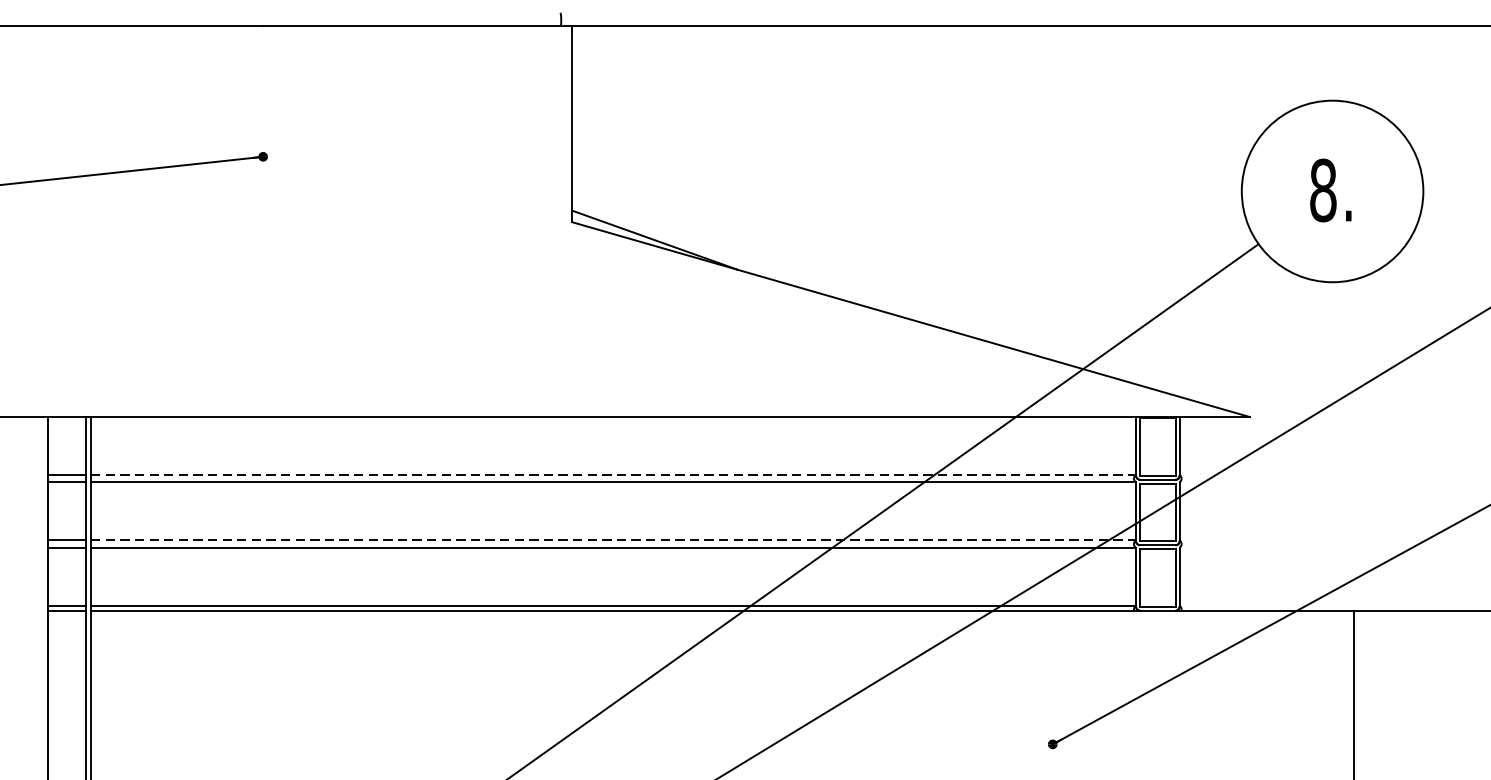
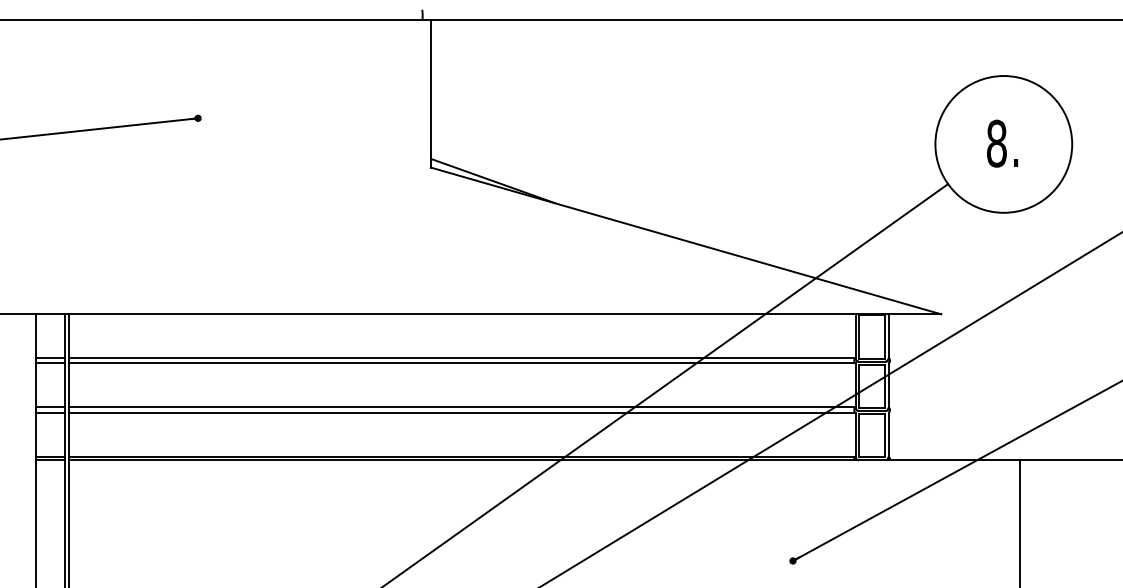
line: (614, 475) -> (462, 358), dashed -> solid
line: (614, 540) -> (462, 407), dashed -> solid

